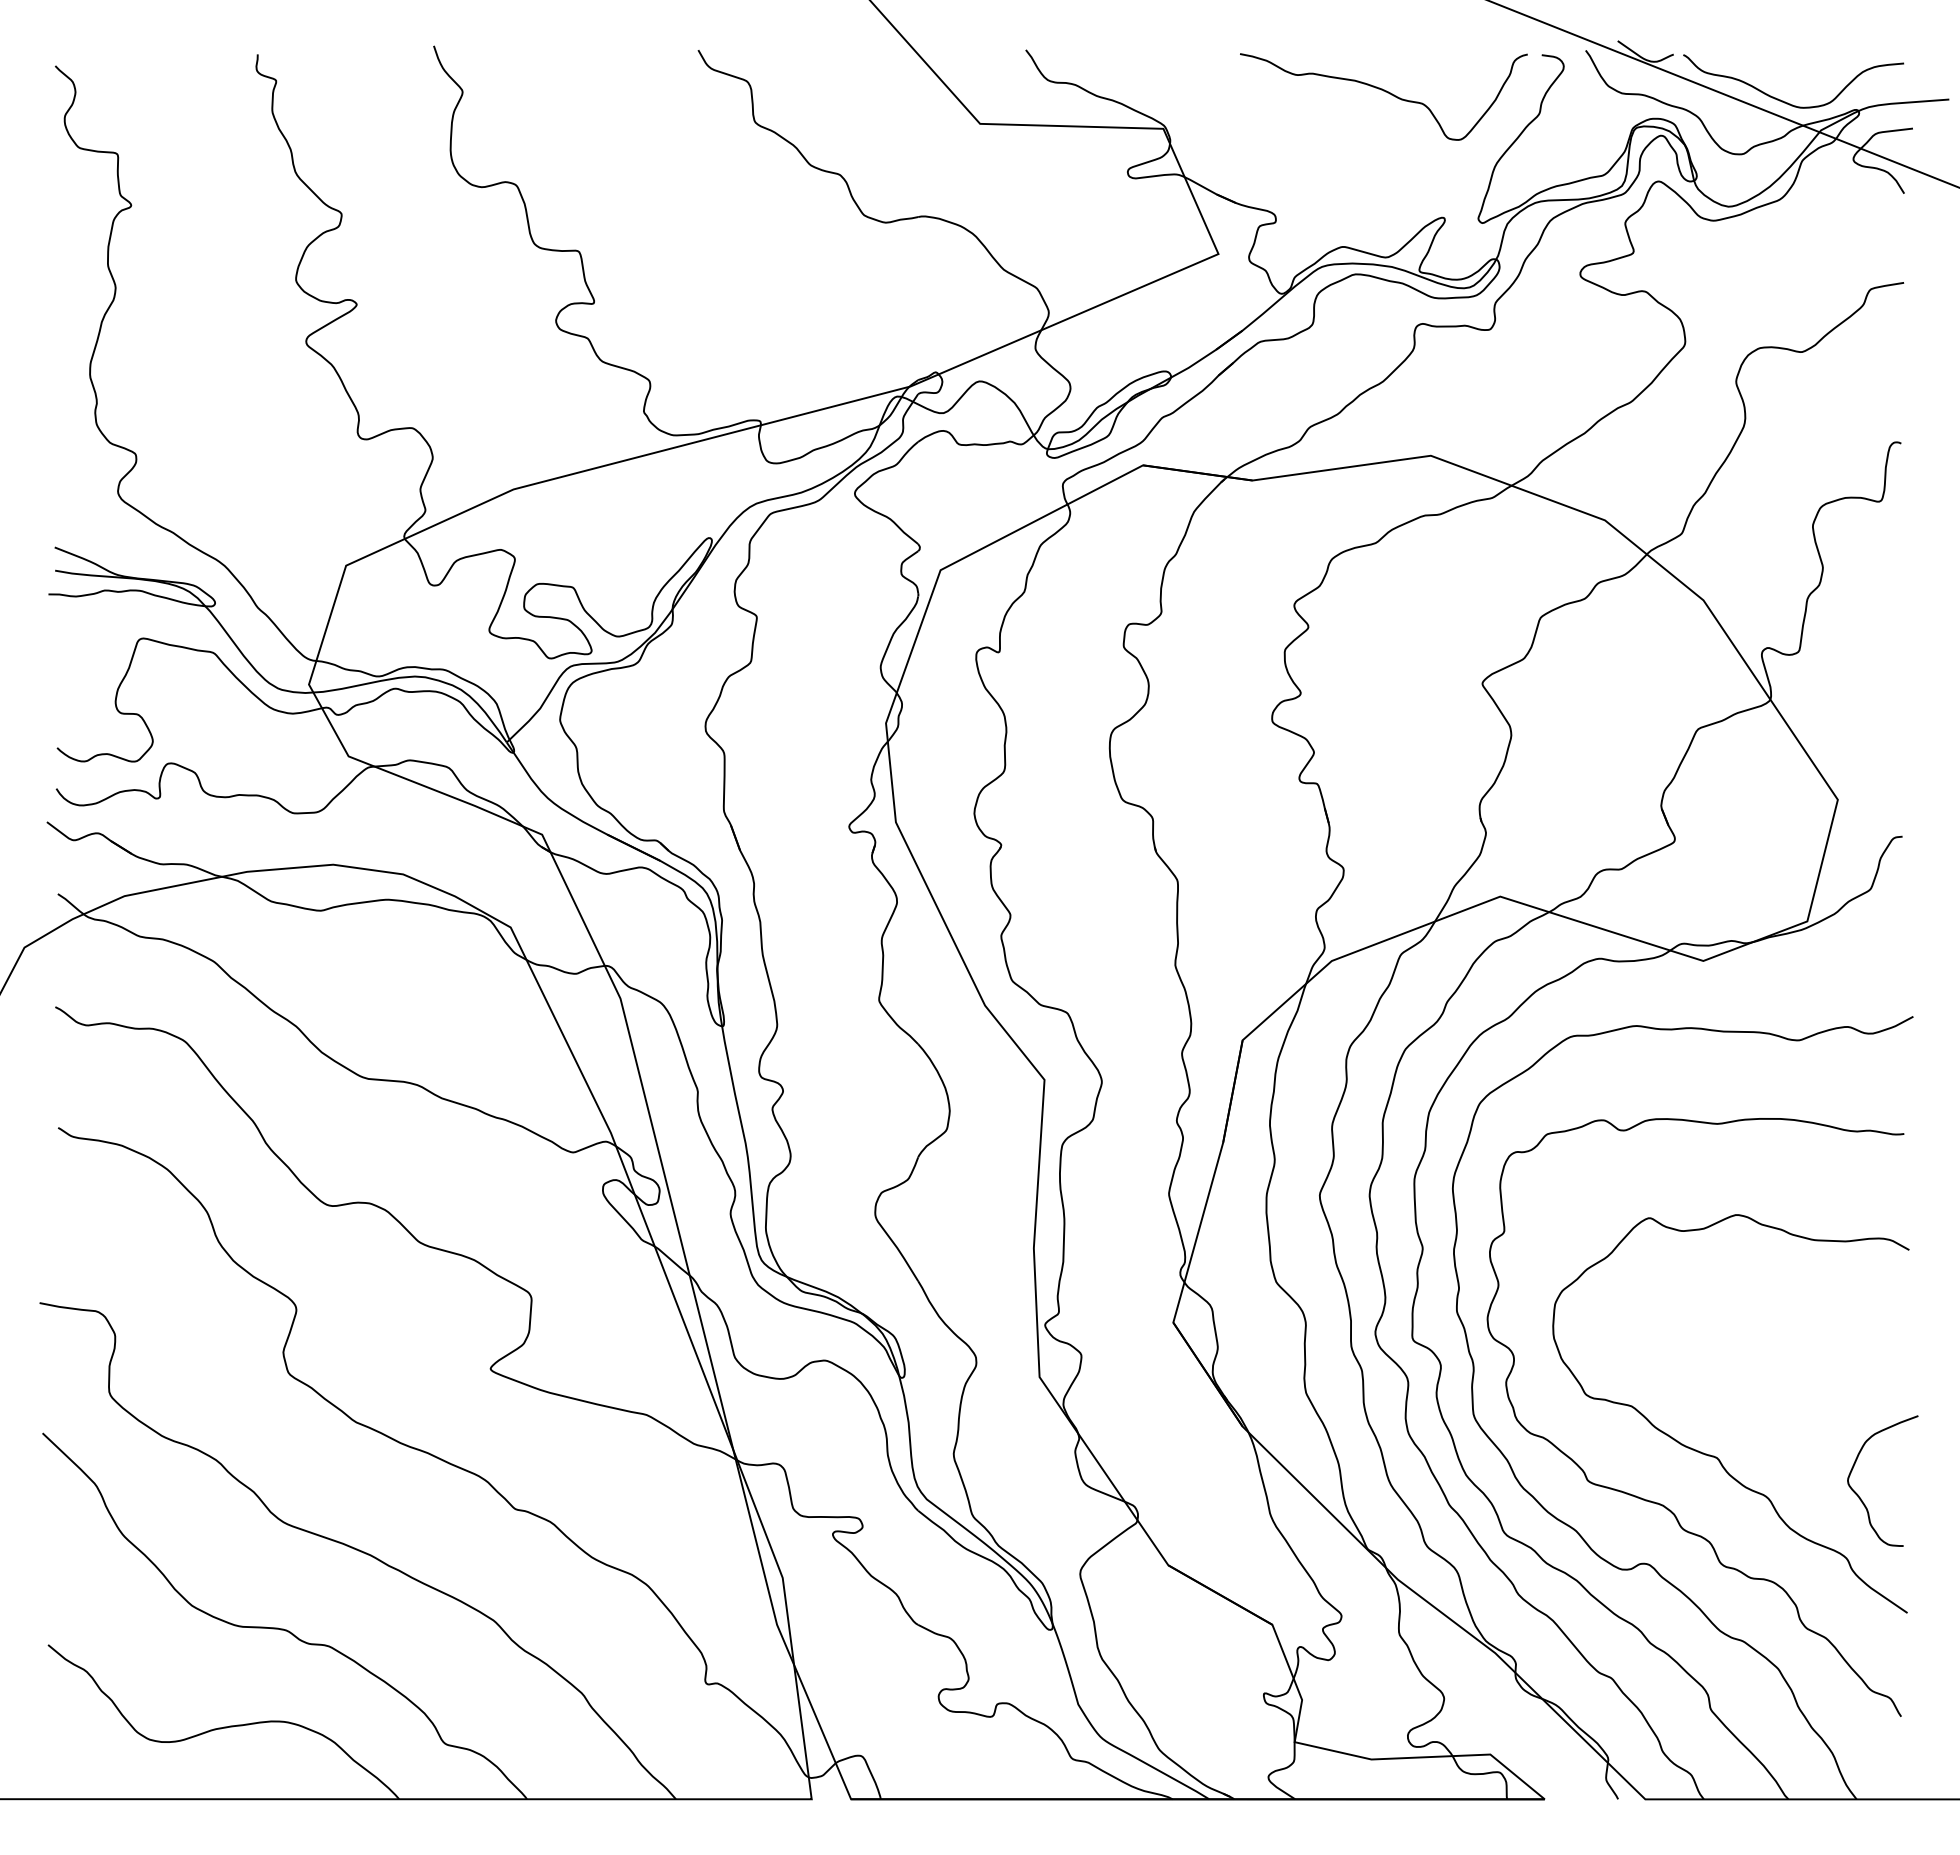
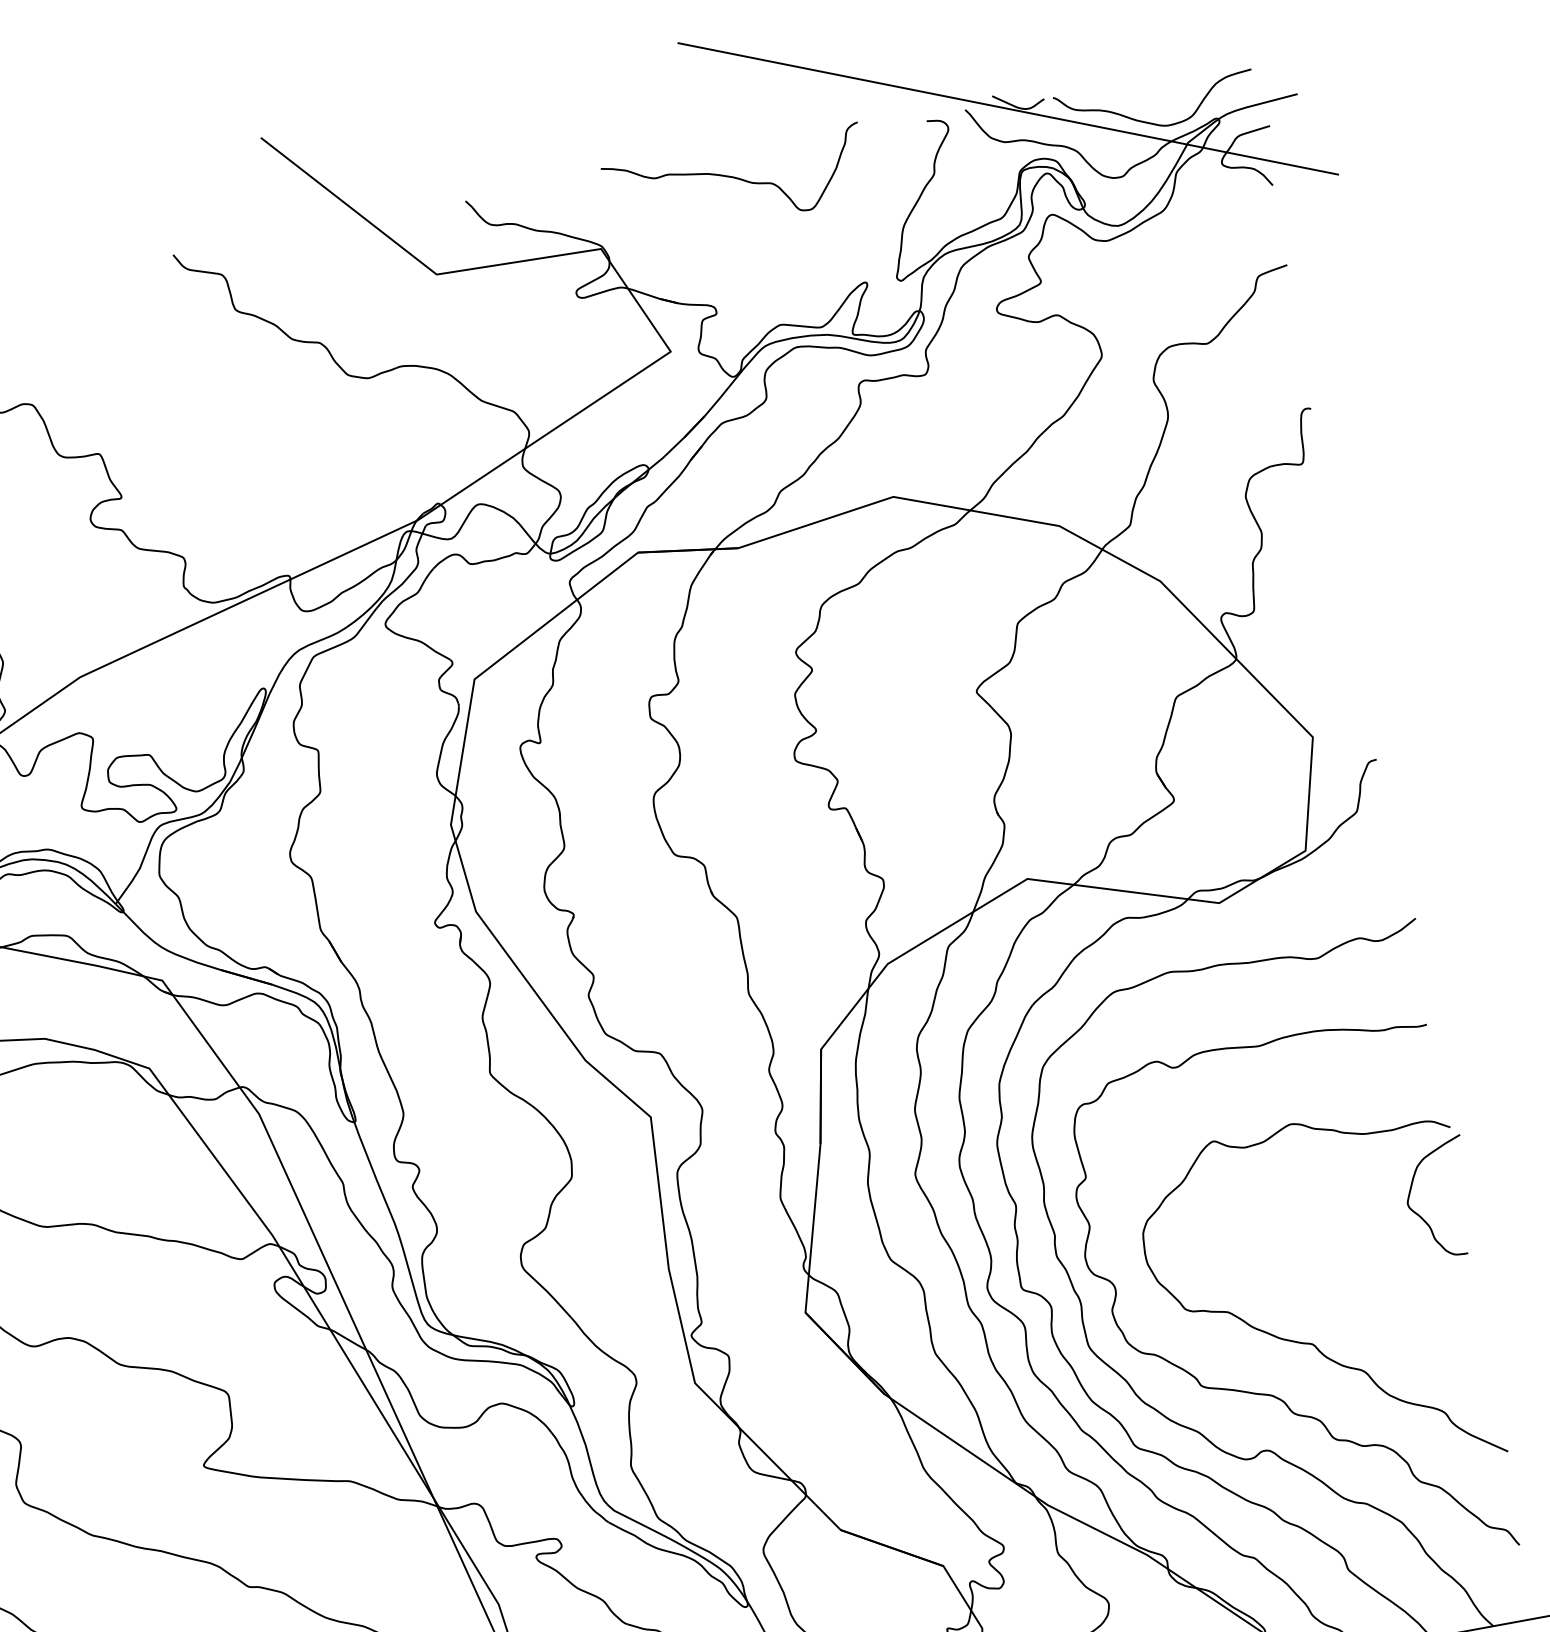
curve: (1385, 92) -> (736, 179), moved
curve: (1861, 1498) -> (1422, 1217), moved

